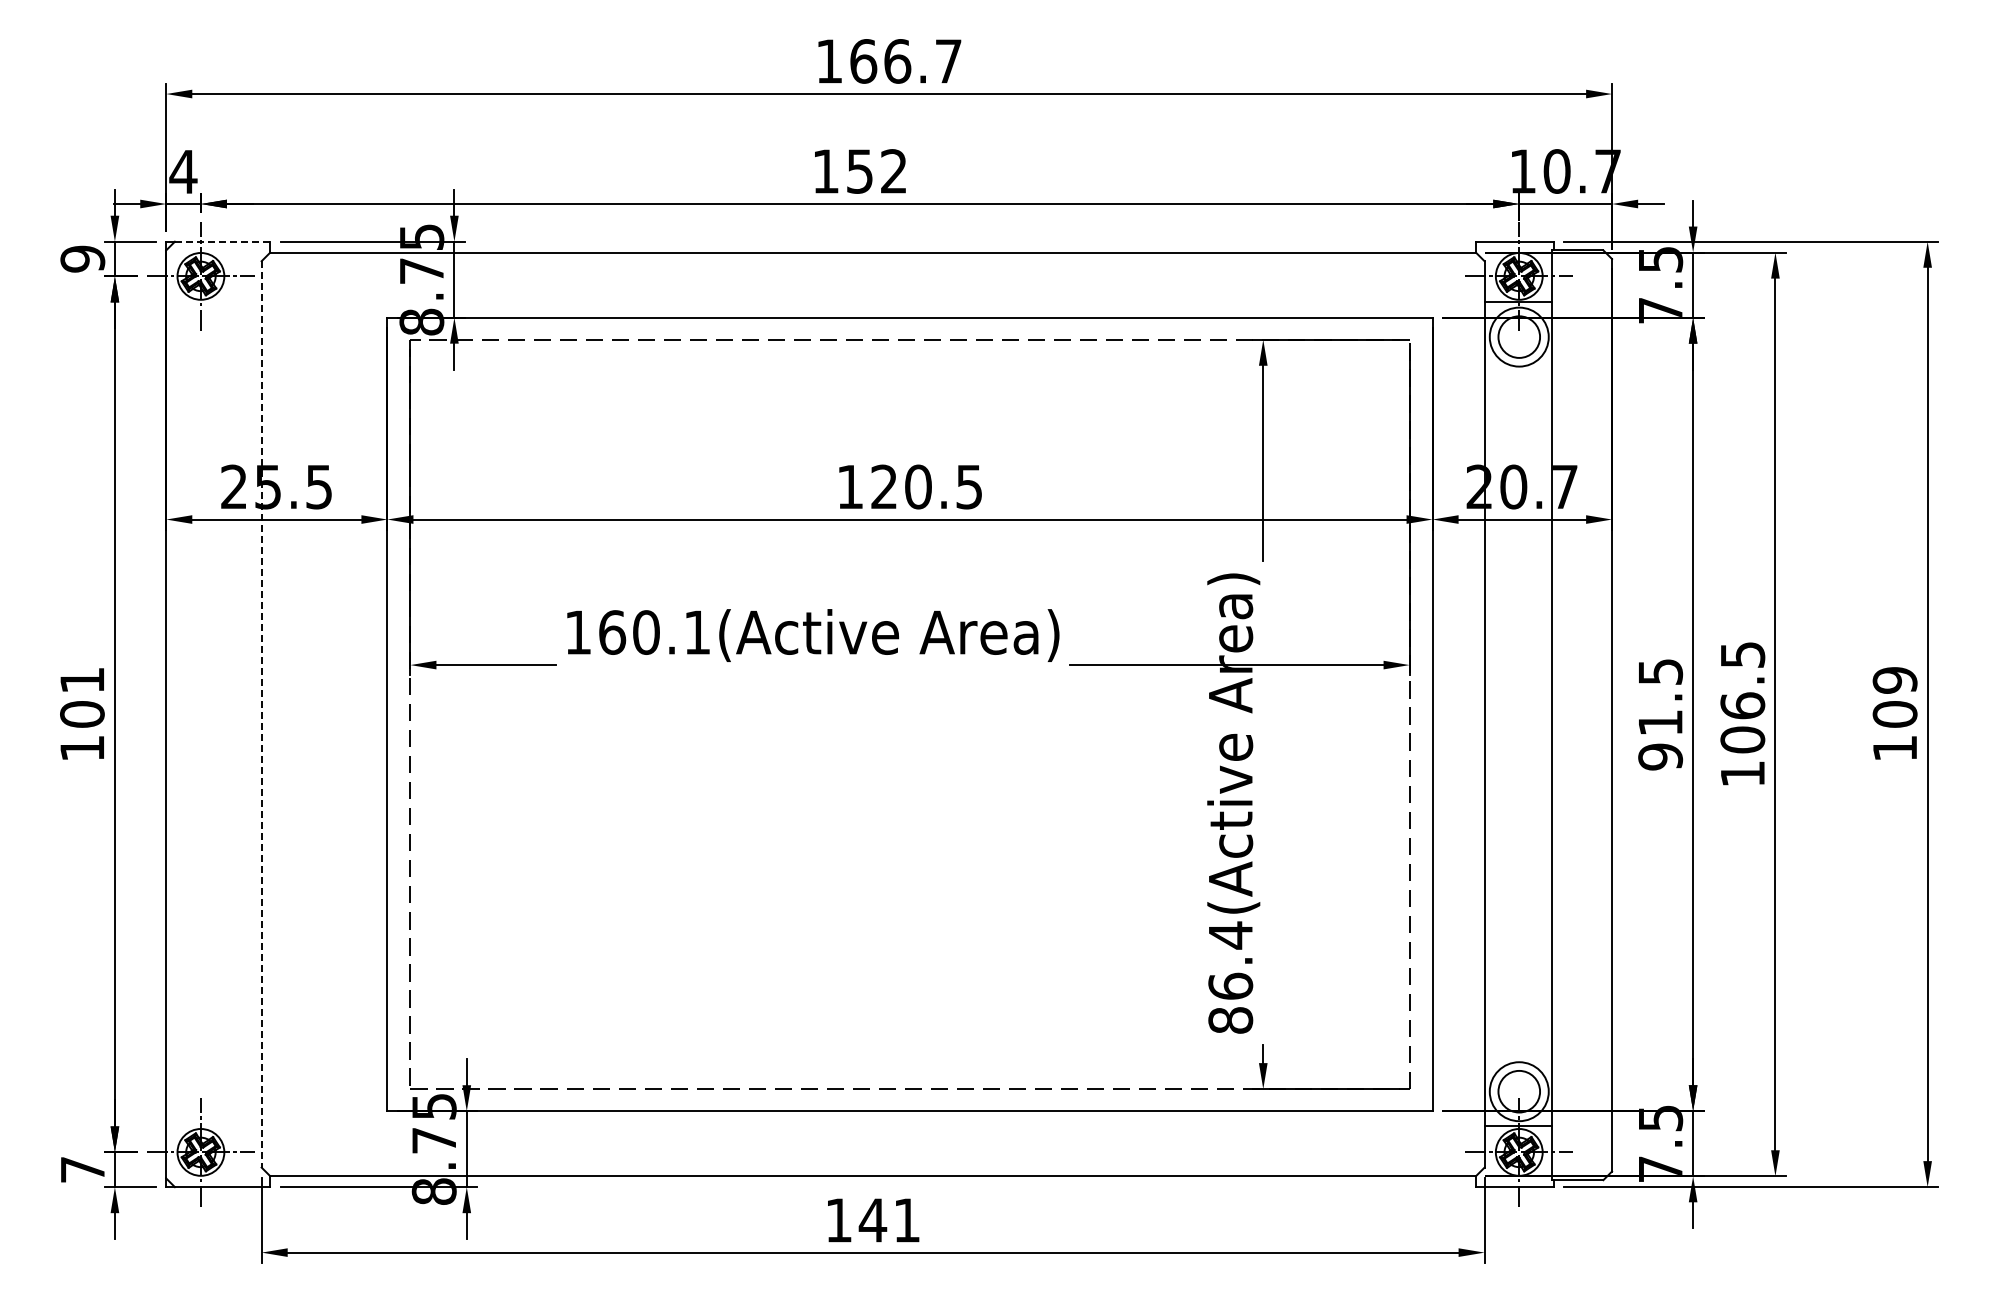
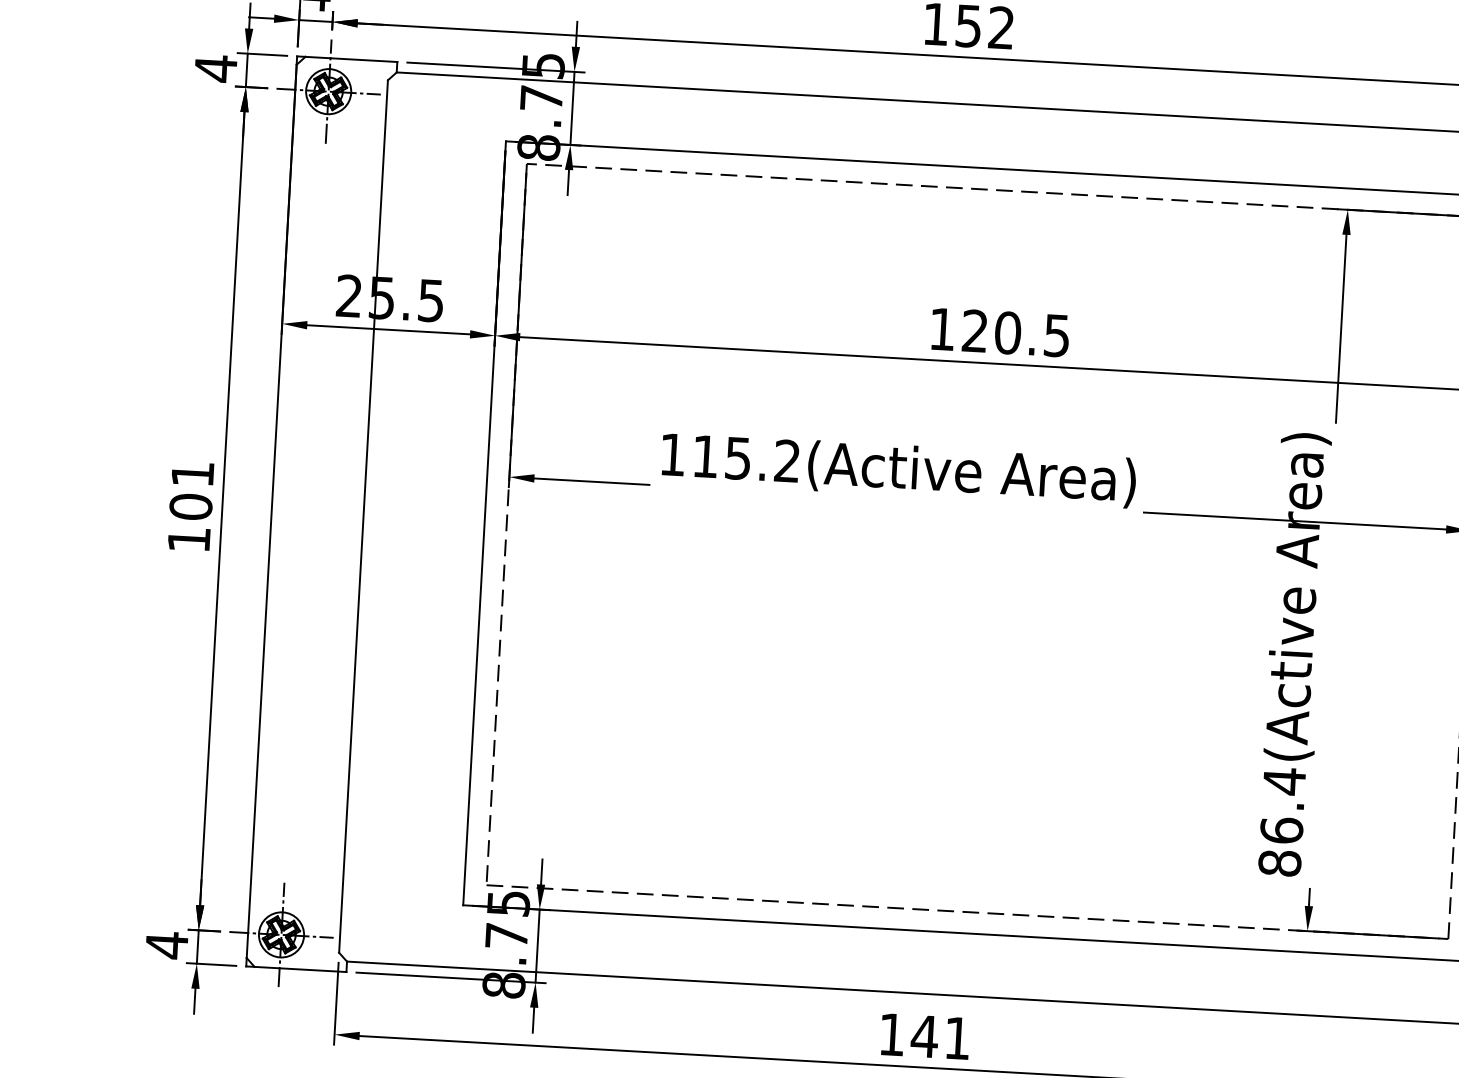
line: (222, 241) -> (351, 59), dashed -> solid
text: (82, 259) -> (215, 69), 9 -> 4
text: (654, 632) -> (746, 458), 160.1(Active -> 115.2(Active
line: (261, 714) -> (363, 516), dashed -> solid
text: (82, 1169) -> (166, 944), 7 -> 4

